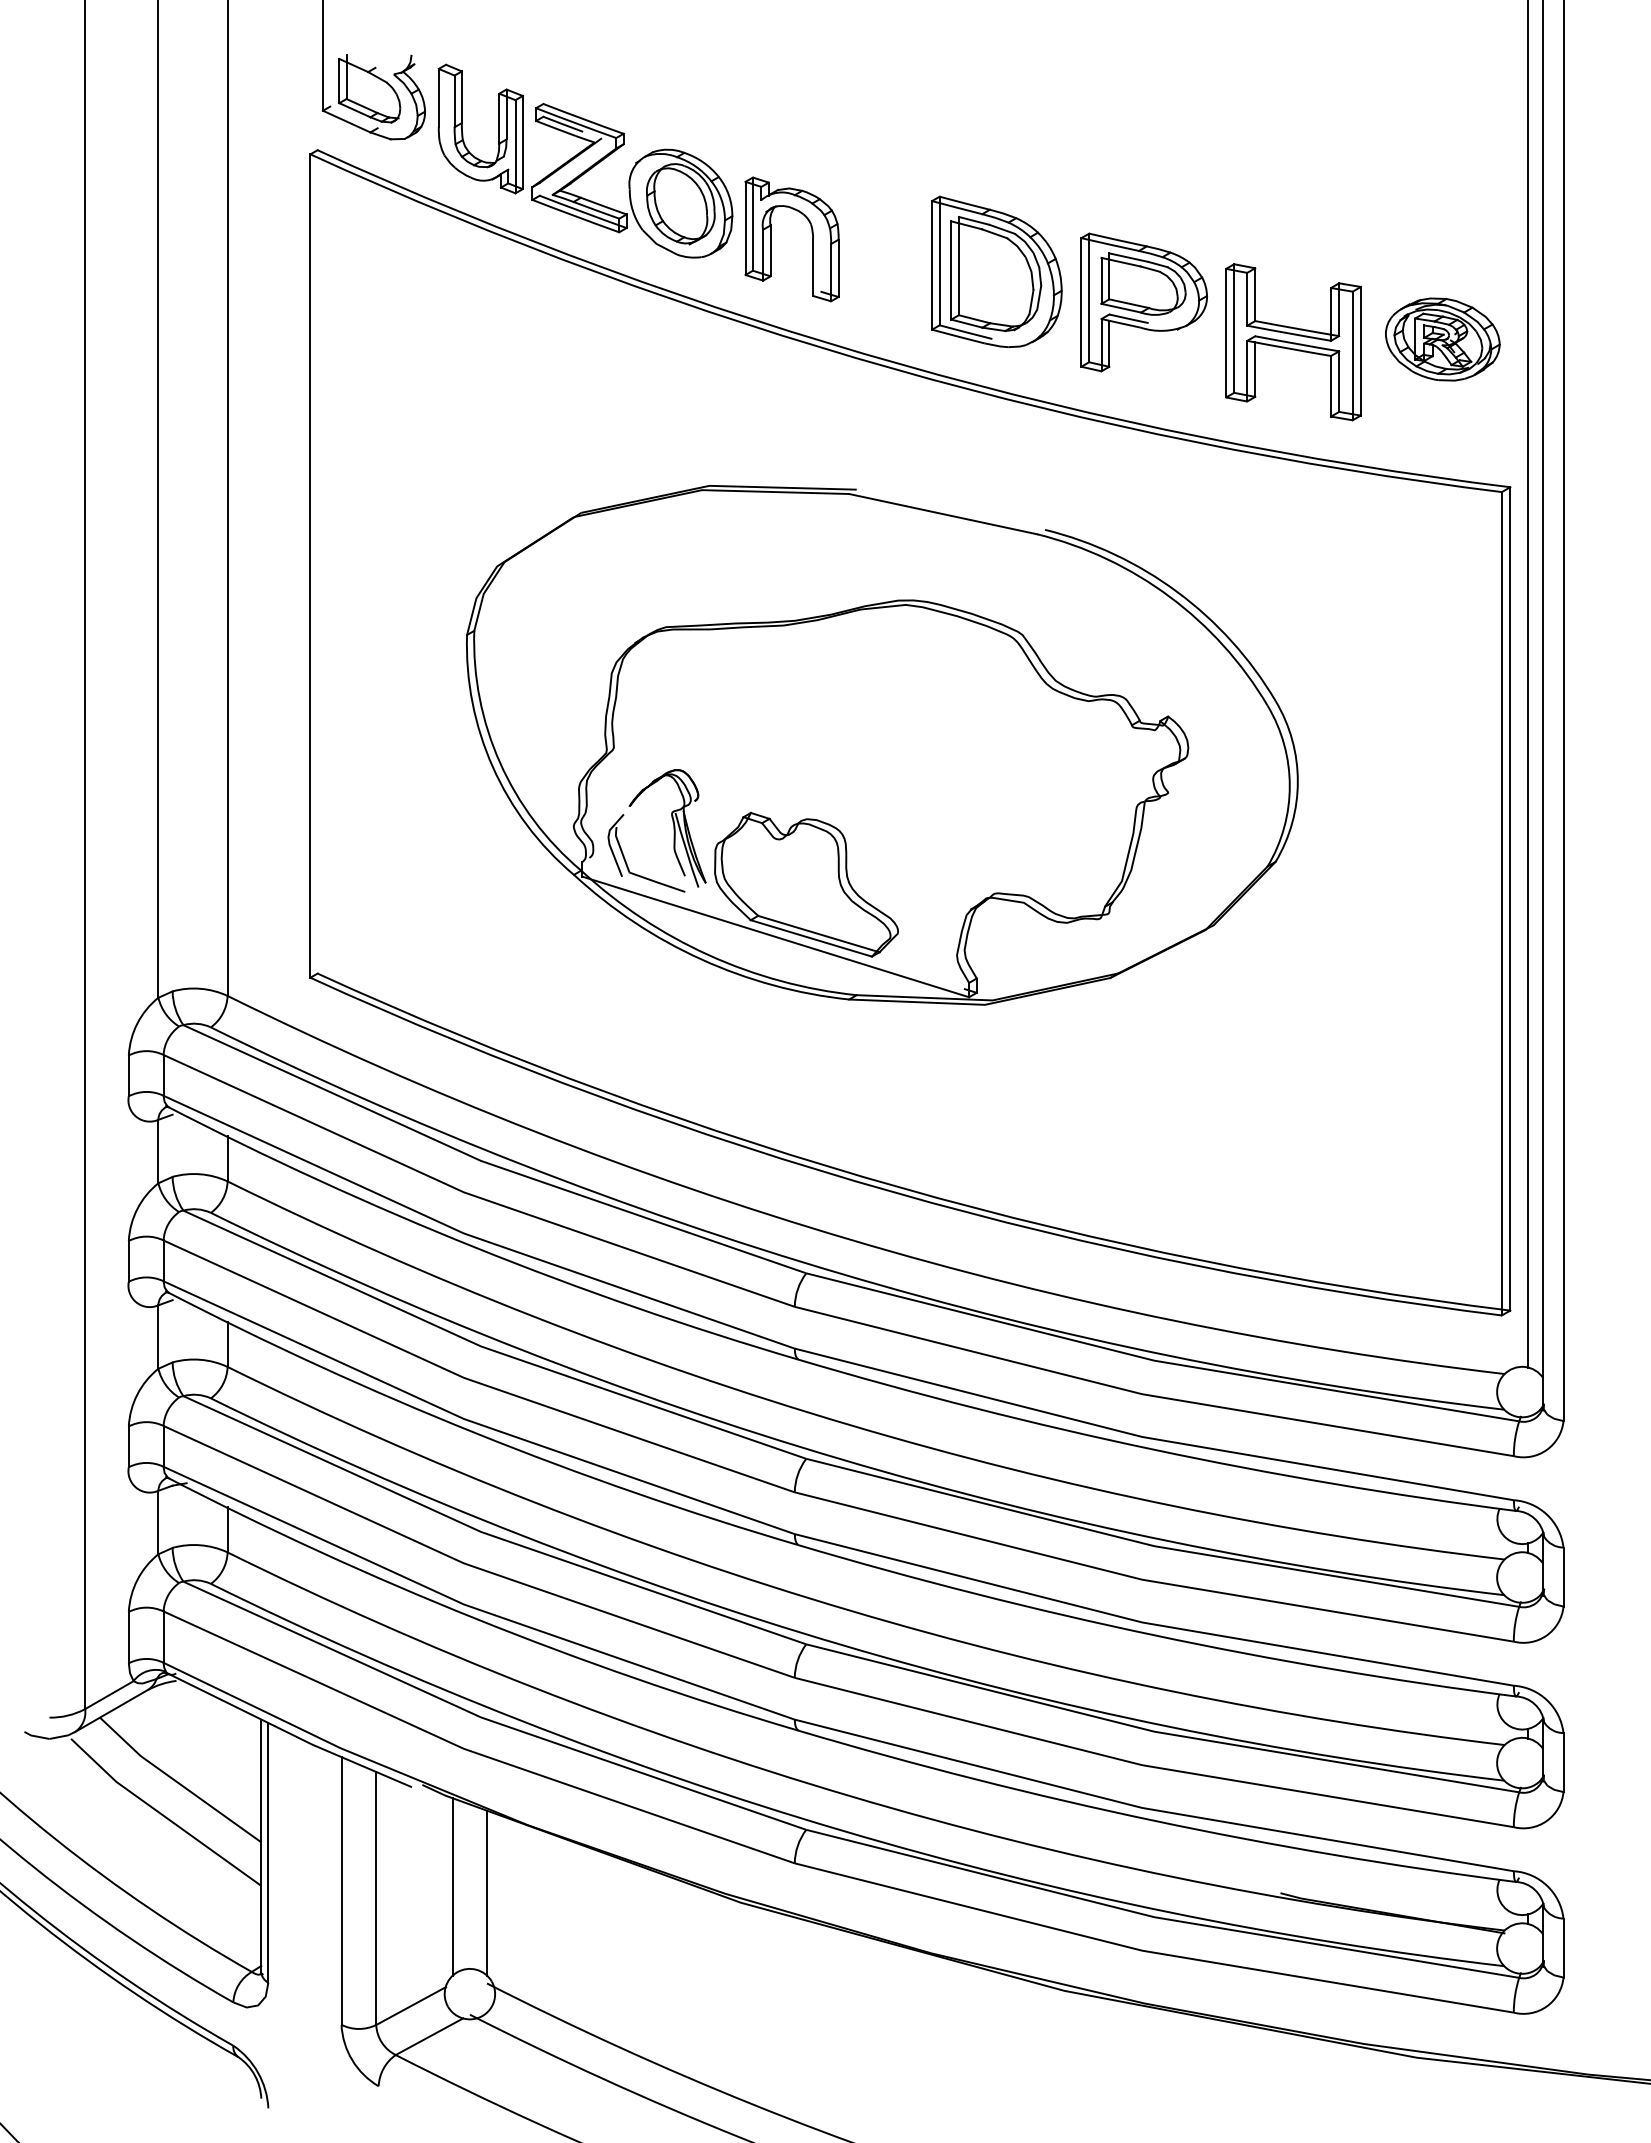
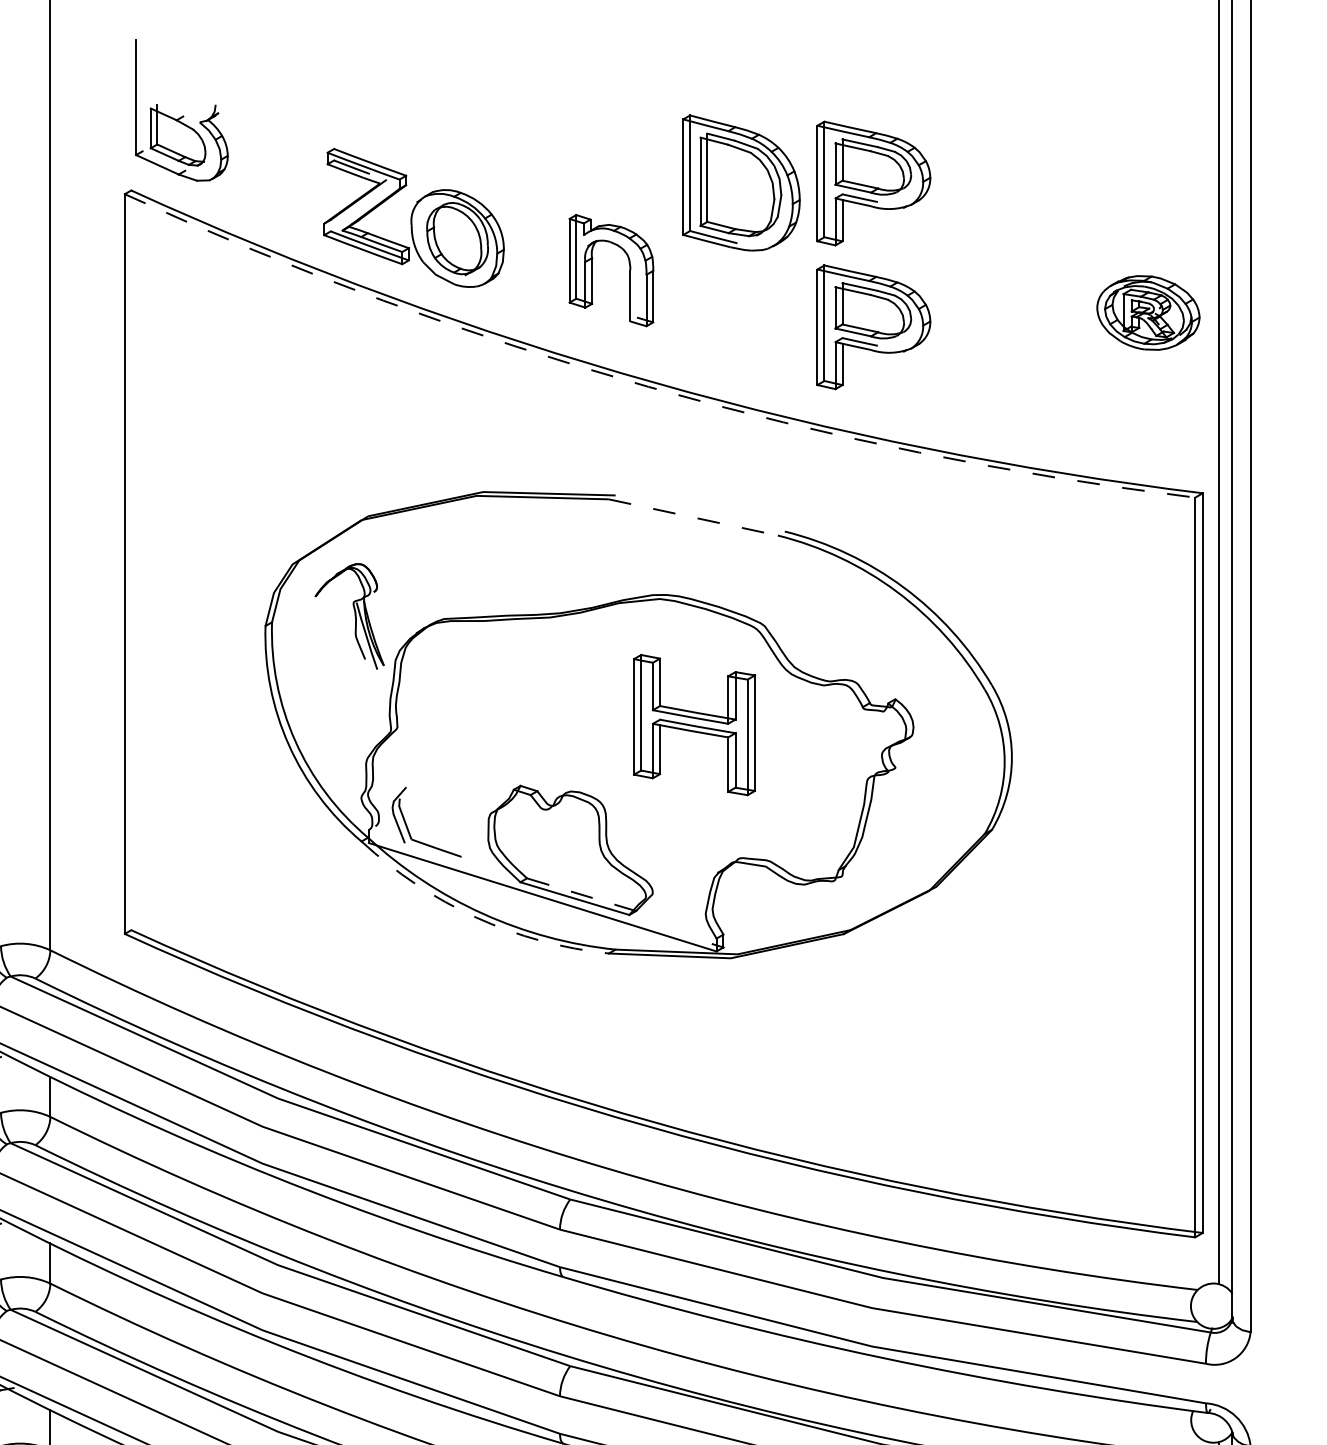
part: (463, 133) -> (262, 175), removed
part: (1143, 142) -> (873, 183), added
part: (771, 239) -> (592, 270), moved
part: (996, 271) -> (741, 182), moved
part: (1442, 339) -> (1148, 312), moved
part: (1293, 342) -> (694, 725), moved
arc: (893, 368) -> (648, 386), solid -> dashed
line: (943, 514) -> (693, 517), solid -> dashed
part: (667, 828) -> (349, 616), moved
line: (818, 933) -> (581, 894), solid -> dashed
arc: (701, 959) -> (476, 917), solid -> dashed

